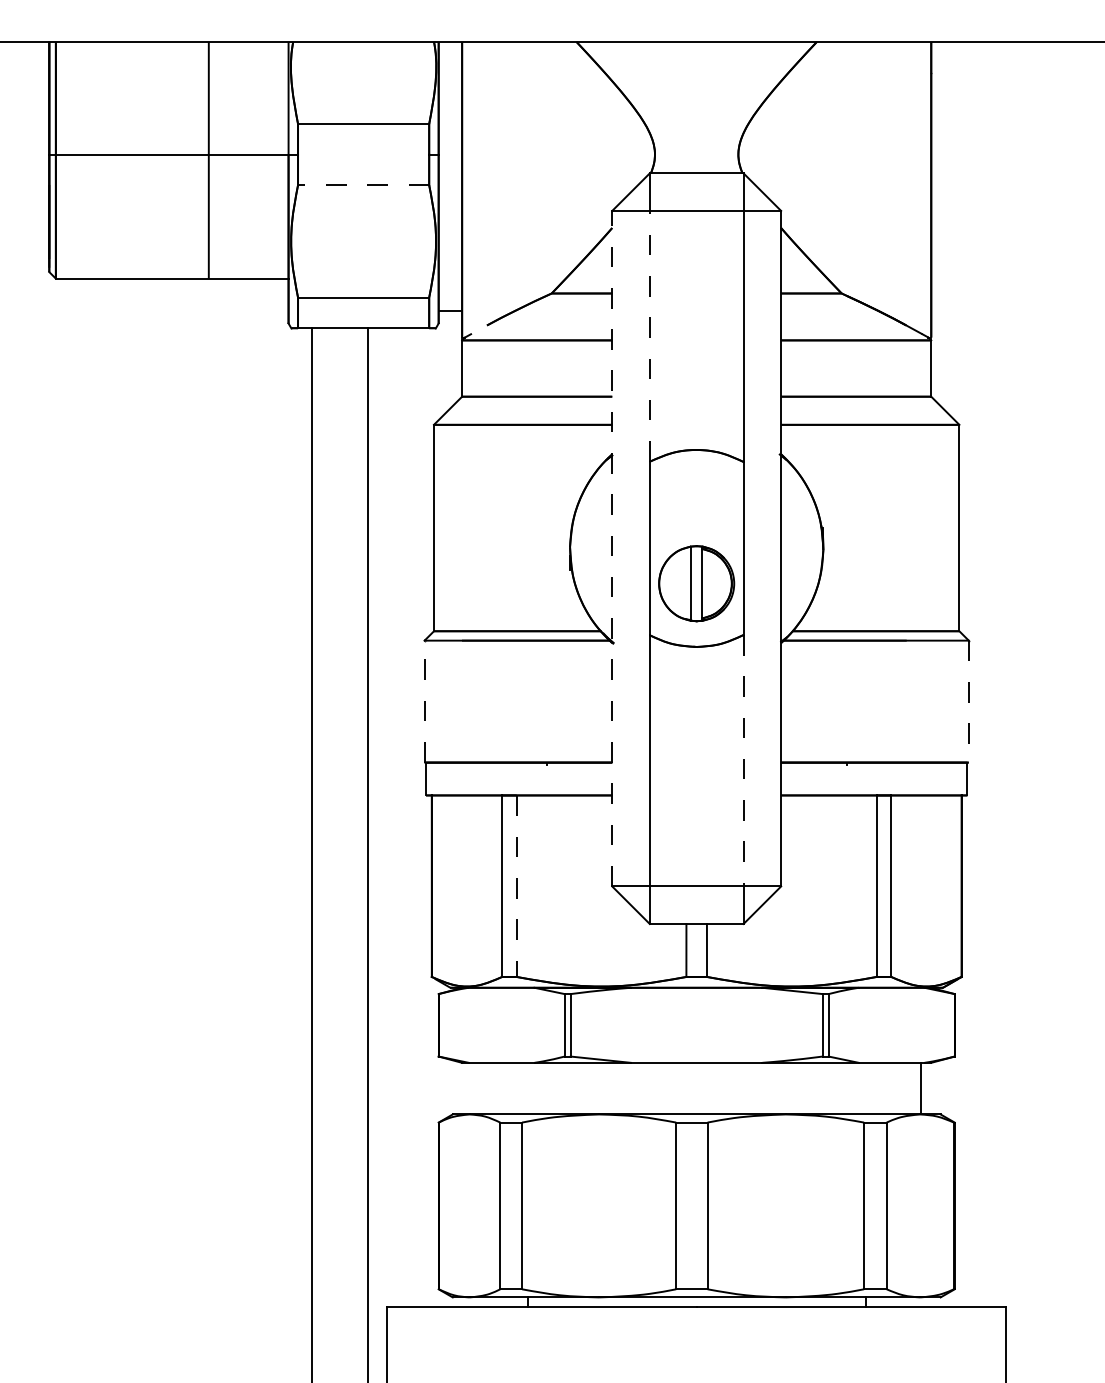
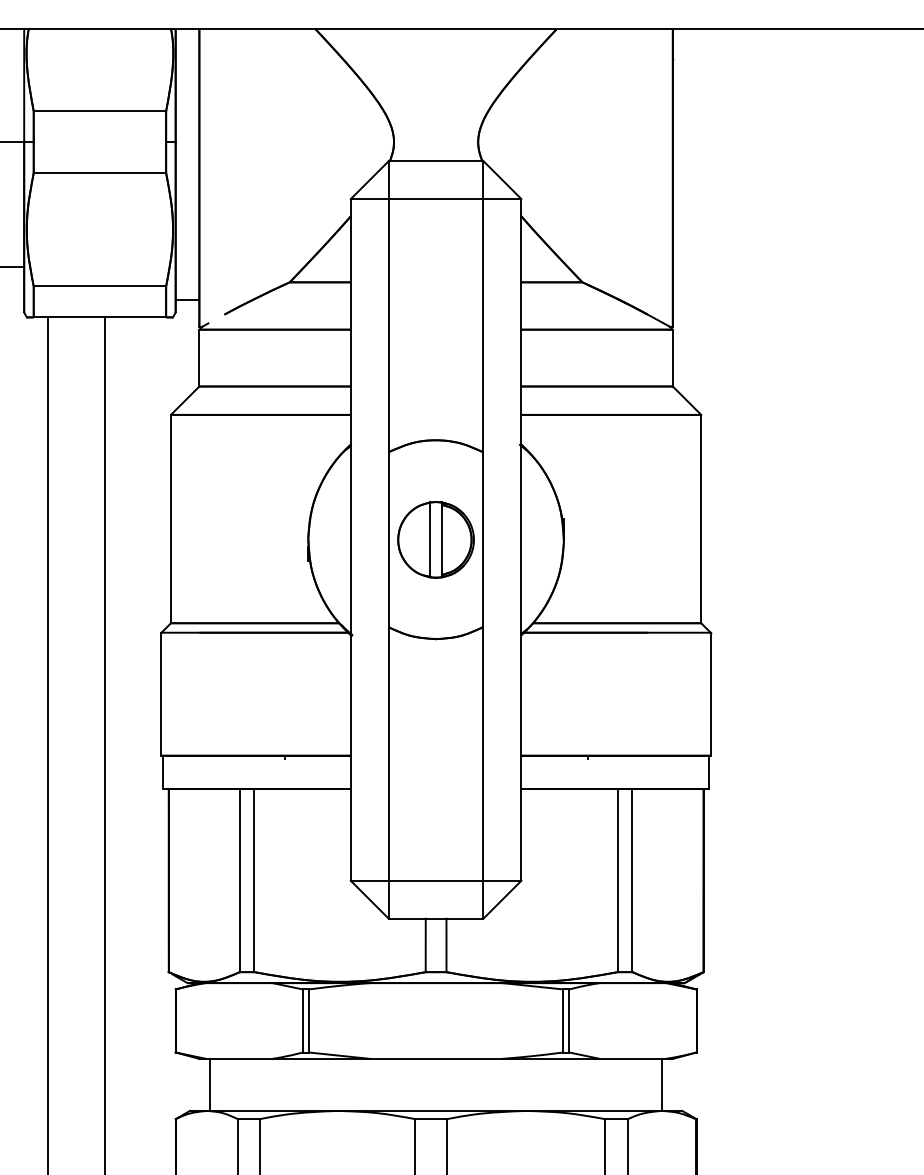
line: (363, 185) -> (99, 173), dashed -> solid
line: (649, 335) -> (388, 324), dashed -> solid
line: (612, 548) -> (351, 539), dashed -> solid
part: (696, 583) -> (435, 539), moved
line: (424, 701) -> (161, 694), dashed -> solid
line: (968, 701) -> (710, 694), dashed -> solid
line: (743, 760) -> (483, 753), dashed -> solid
line: (516, 886) -> (254, 880), dashed -> solid
line: (472, 1088) -> (209, 1084), added

